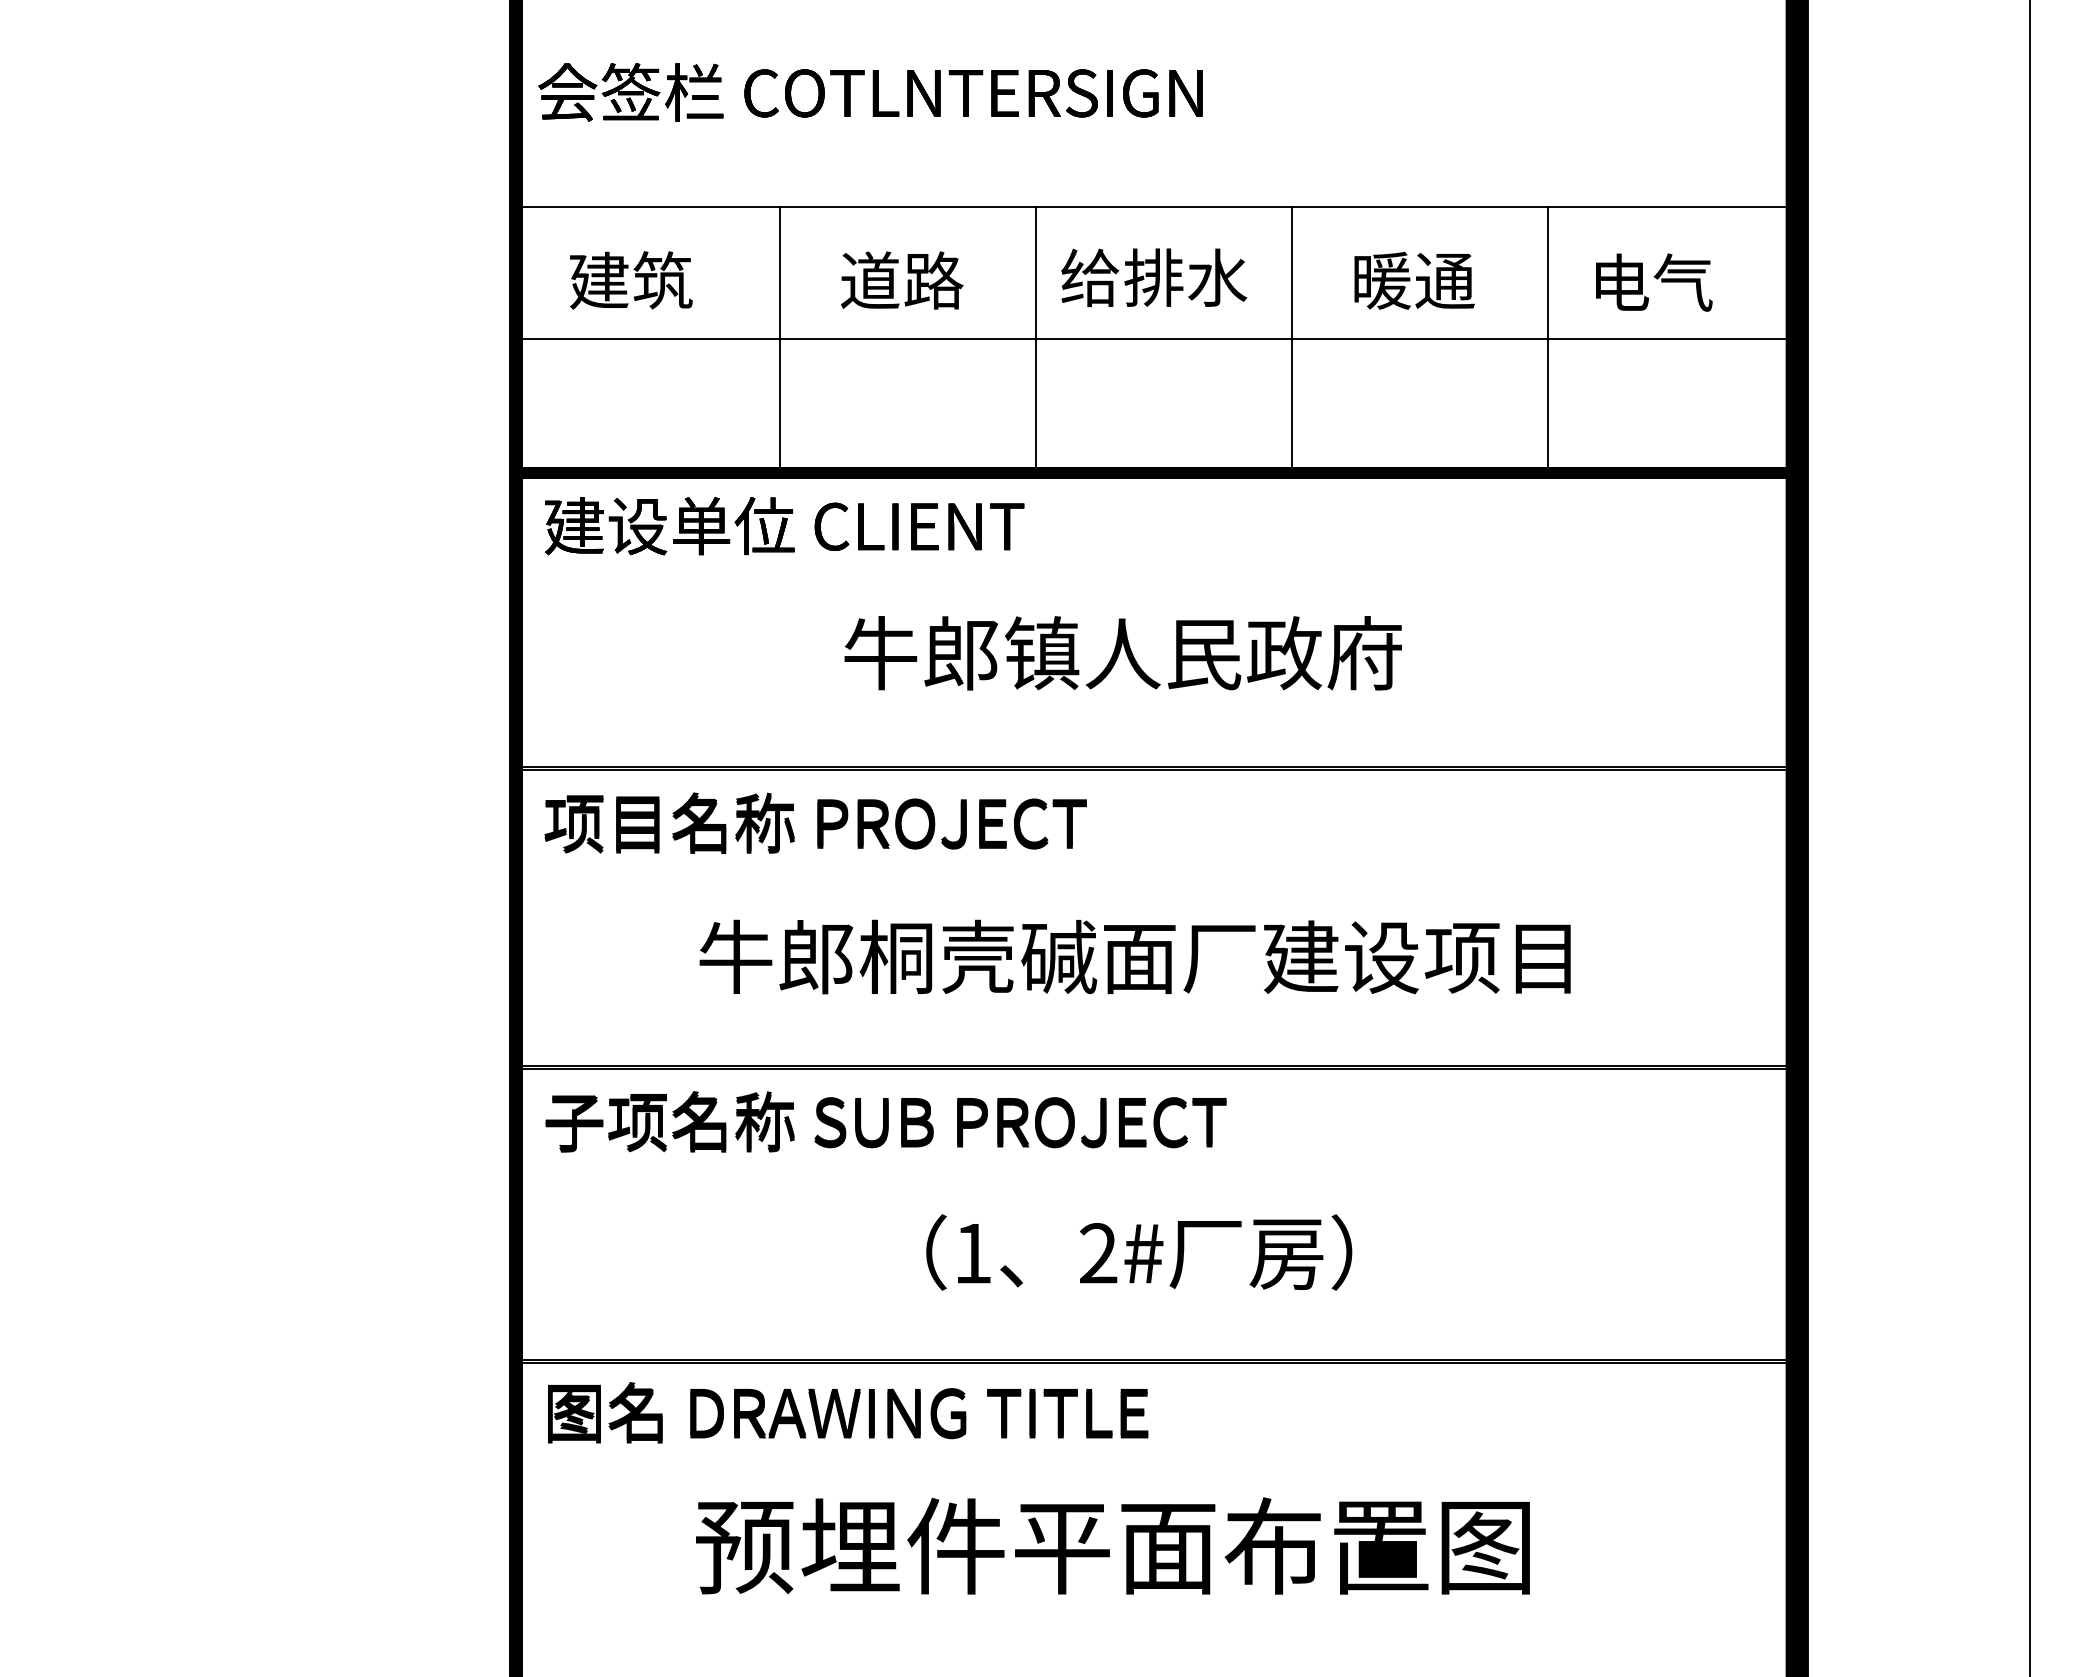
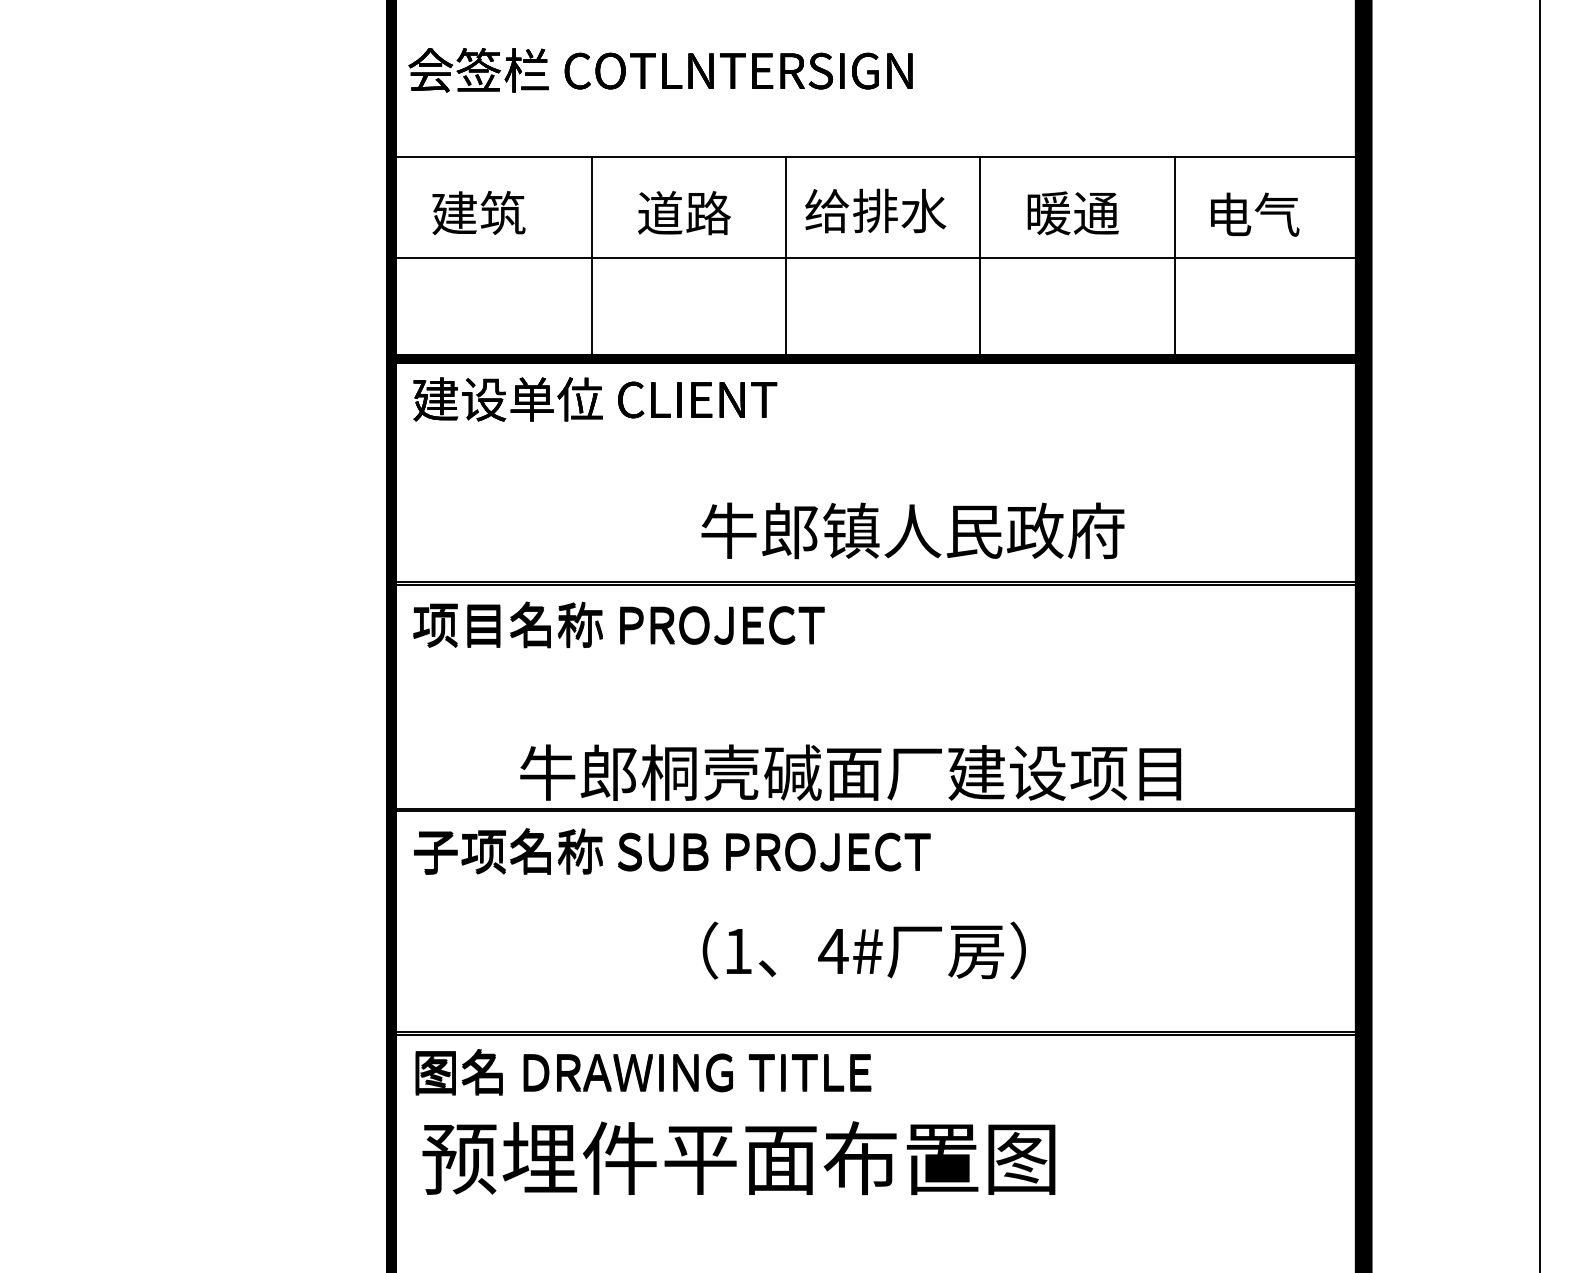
text: (1122, 653) -> (912, 531), moved
text: (1134, 956) -> (850, 772), moved
text: (1098, 1253) -> (833, 951), 2# -> 4#
text: (1112, 1545) -> (738, 1157), moved

